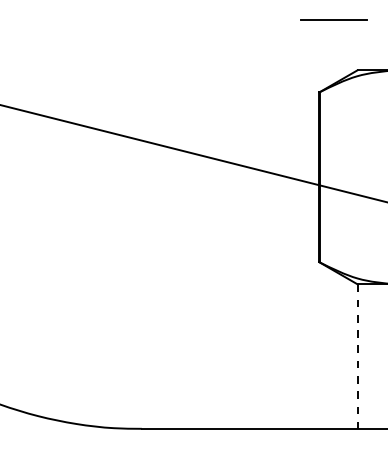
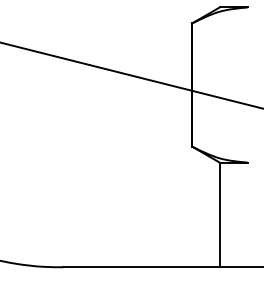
line: (357, 357) -> (219, 215), dashed -> solid

